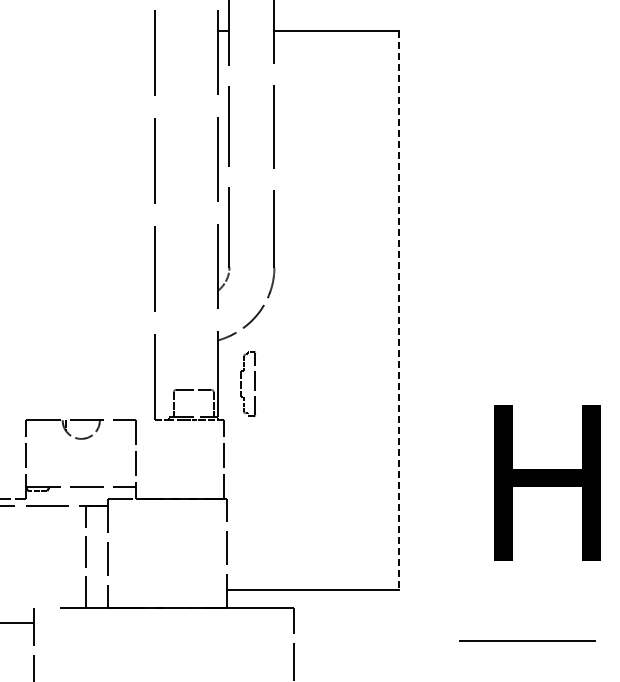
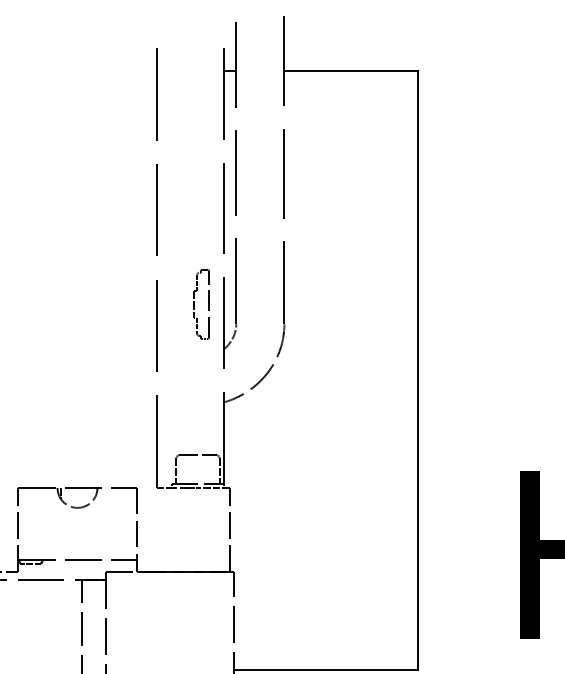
line: (398, 310) -> (417, 370), dashed -> solid
part: (247, 383) -> (200, 303), moved

